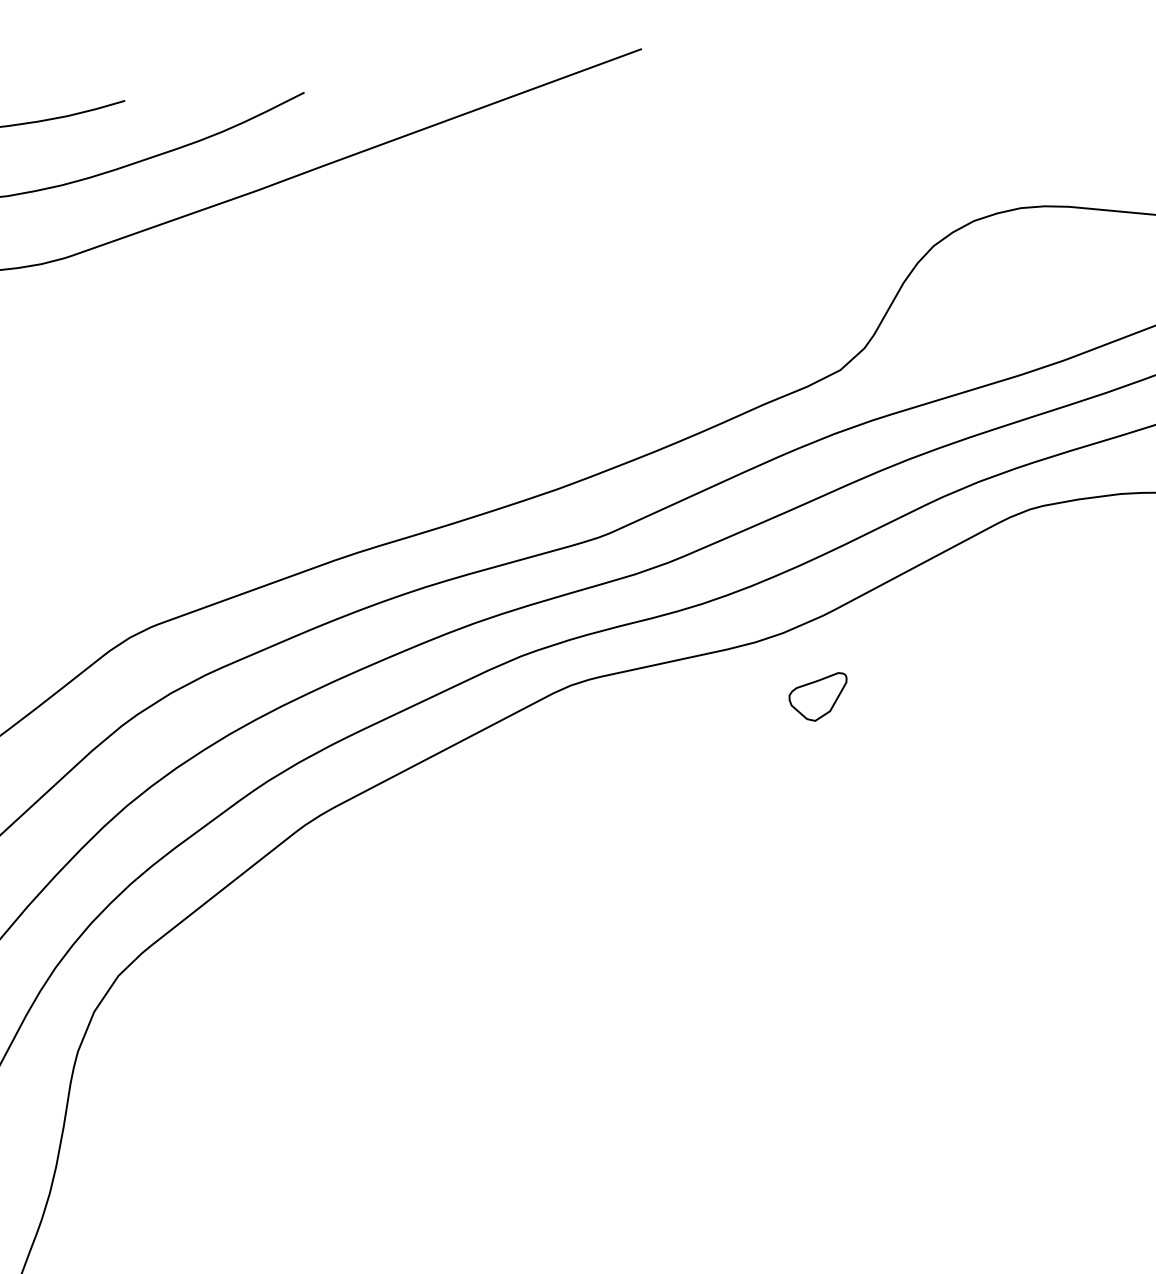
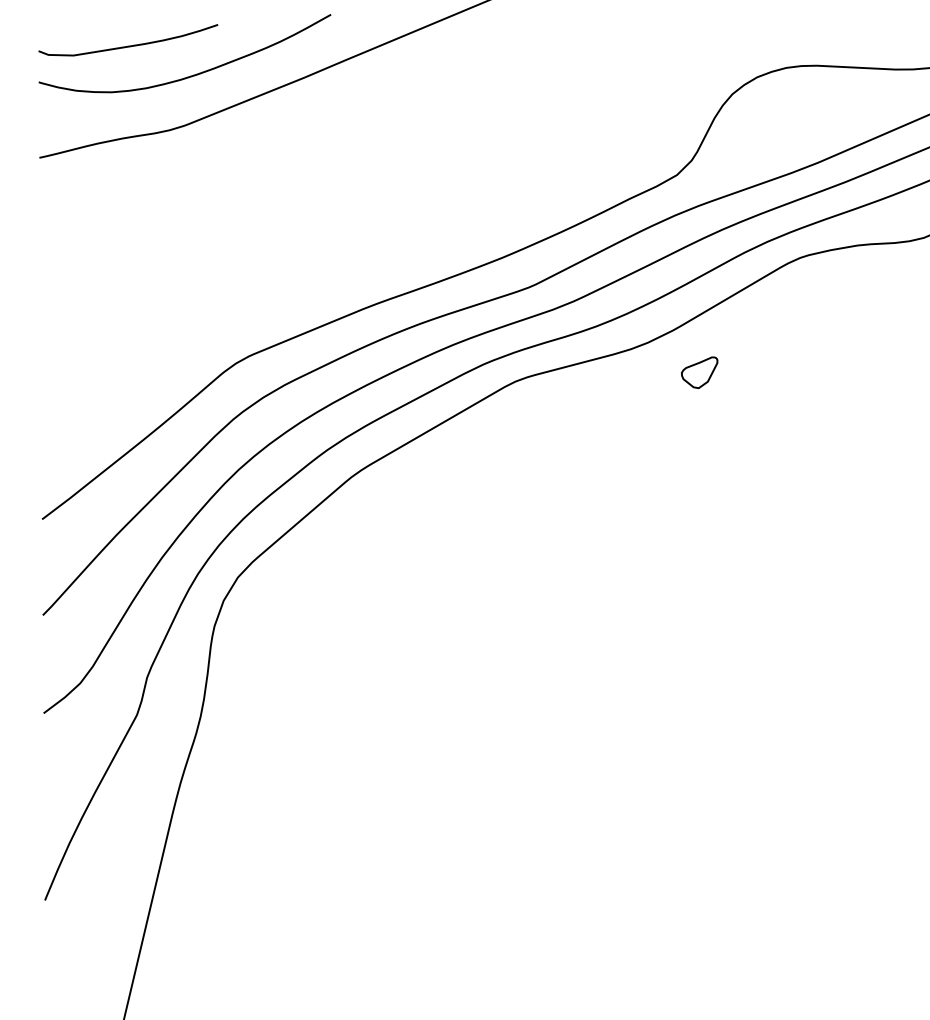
part: (817, 696) -> (699, 372), moved

